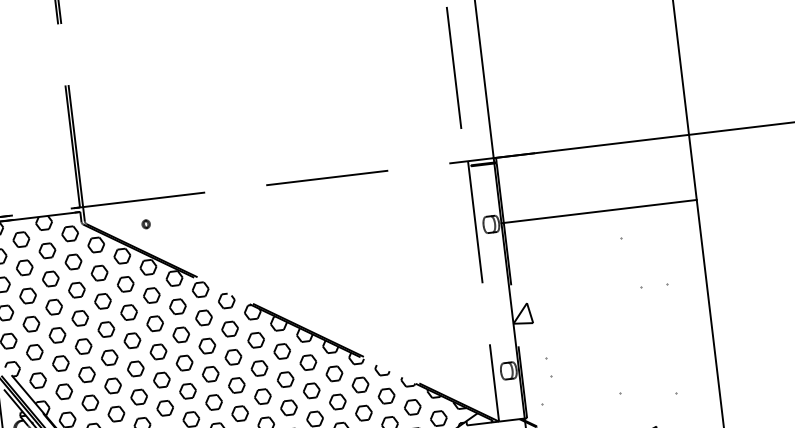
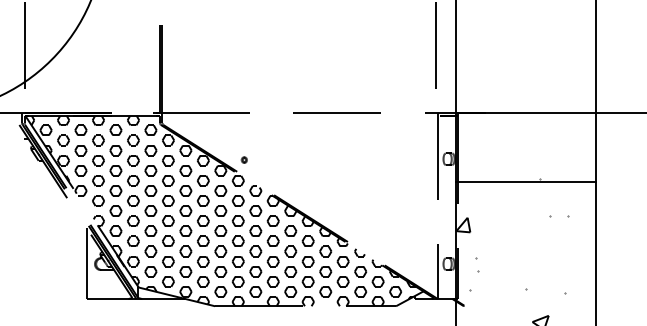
line: (599, 211) -> (526, 182), moved
part: (144, 223) -> (243, 159), moved

